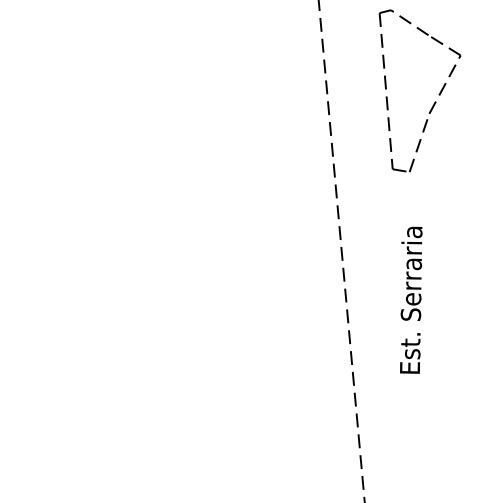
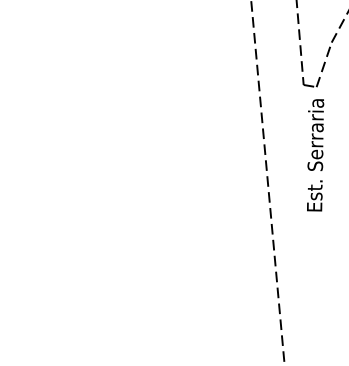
text: (411, 299) -> (315, 154), moved

